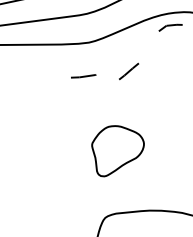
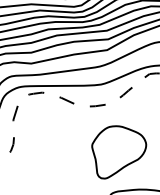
line: (33, 68) -> (66, 100), added
line: (127, 71) -> (125, 92), moved
part: (118, 151) -> (119, 152), size x1.67

